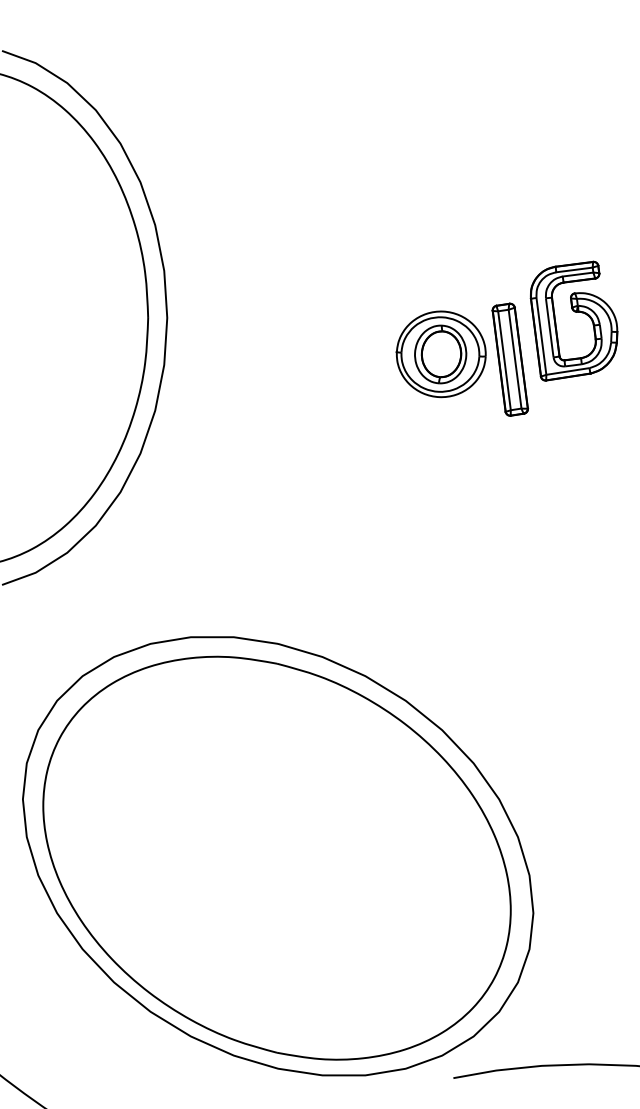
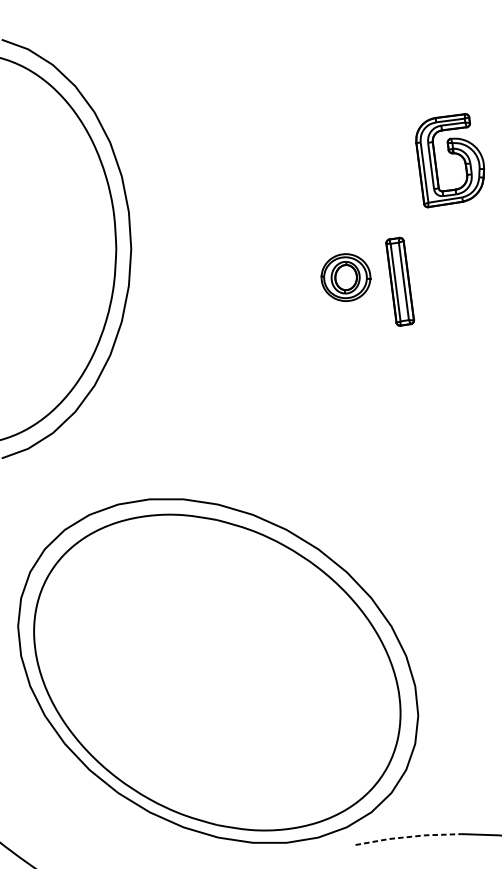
part: (574, 312) -> (450, 153), moved
part: (440, 354) -> (345, 277), size x0.7
line: (521, 1068) -> (408, 837), solid -> dashed

